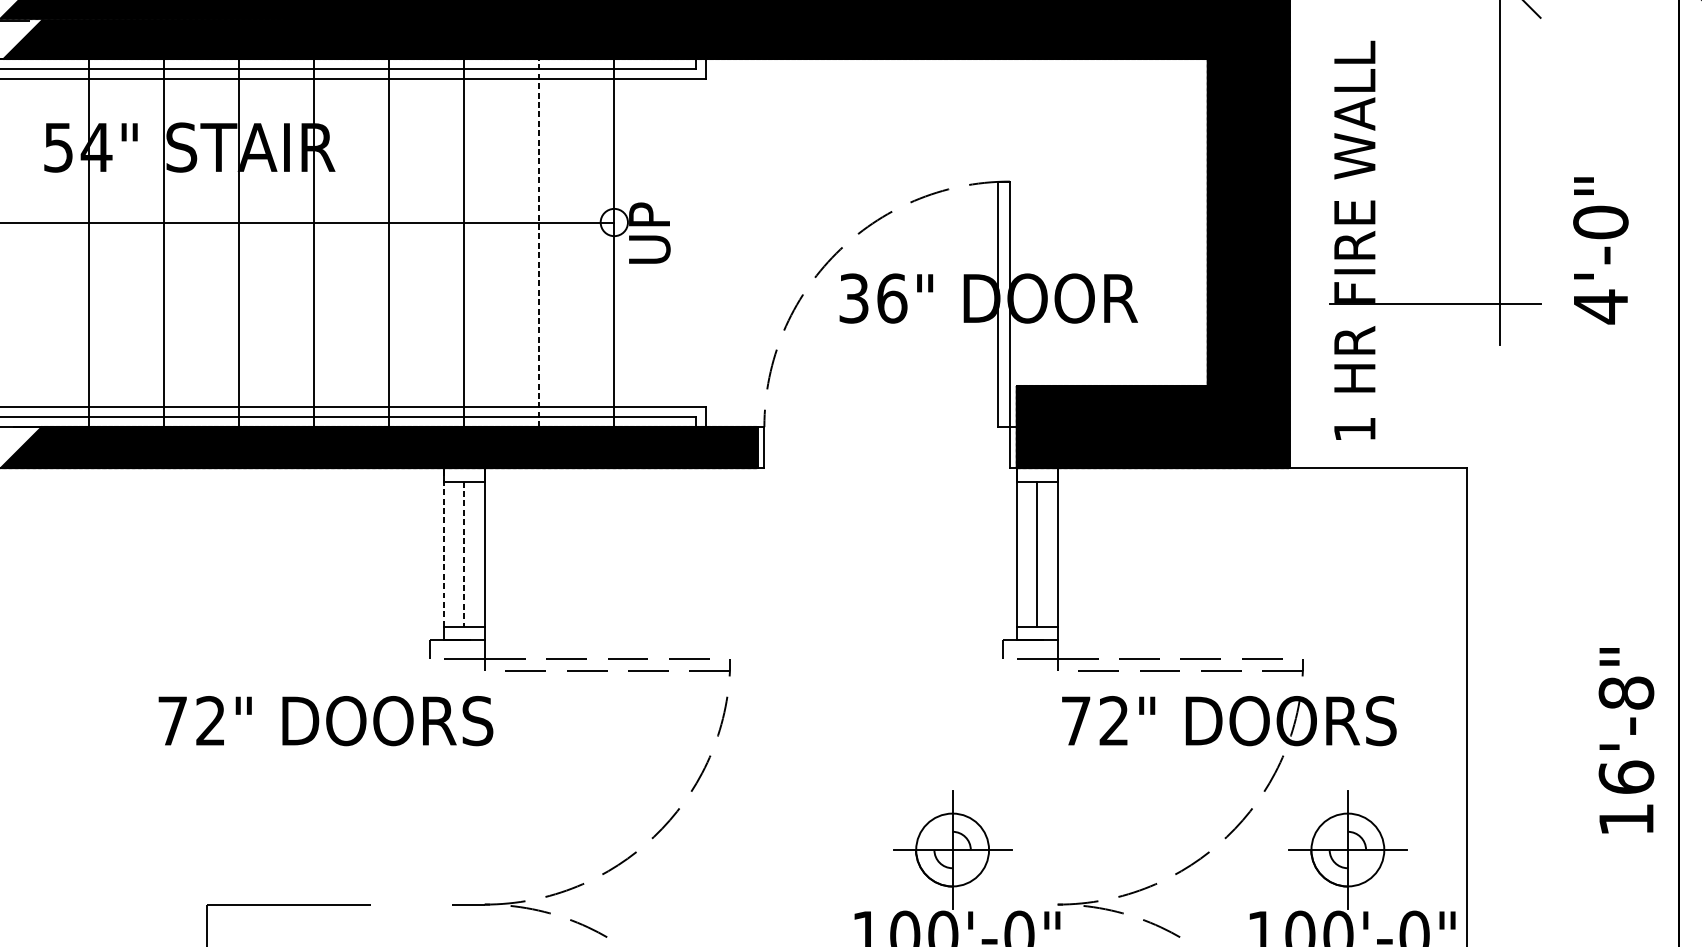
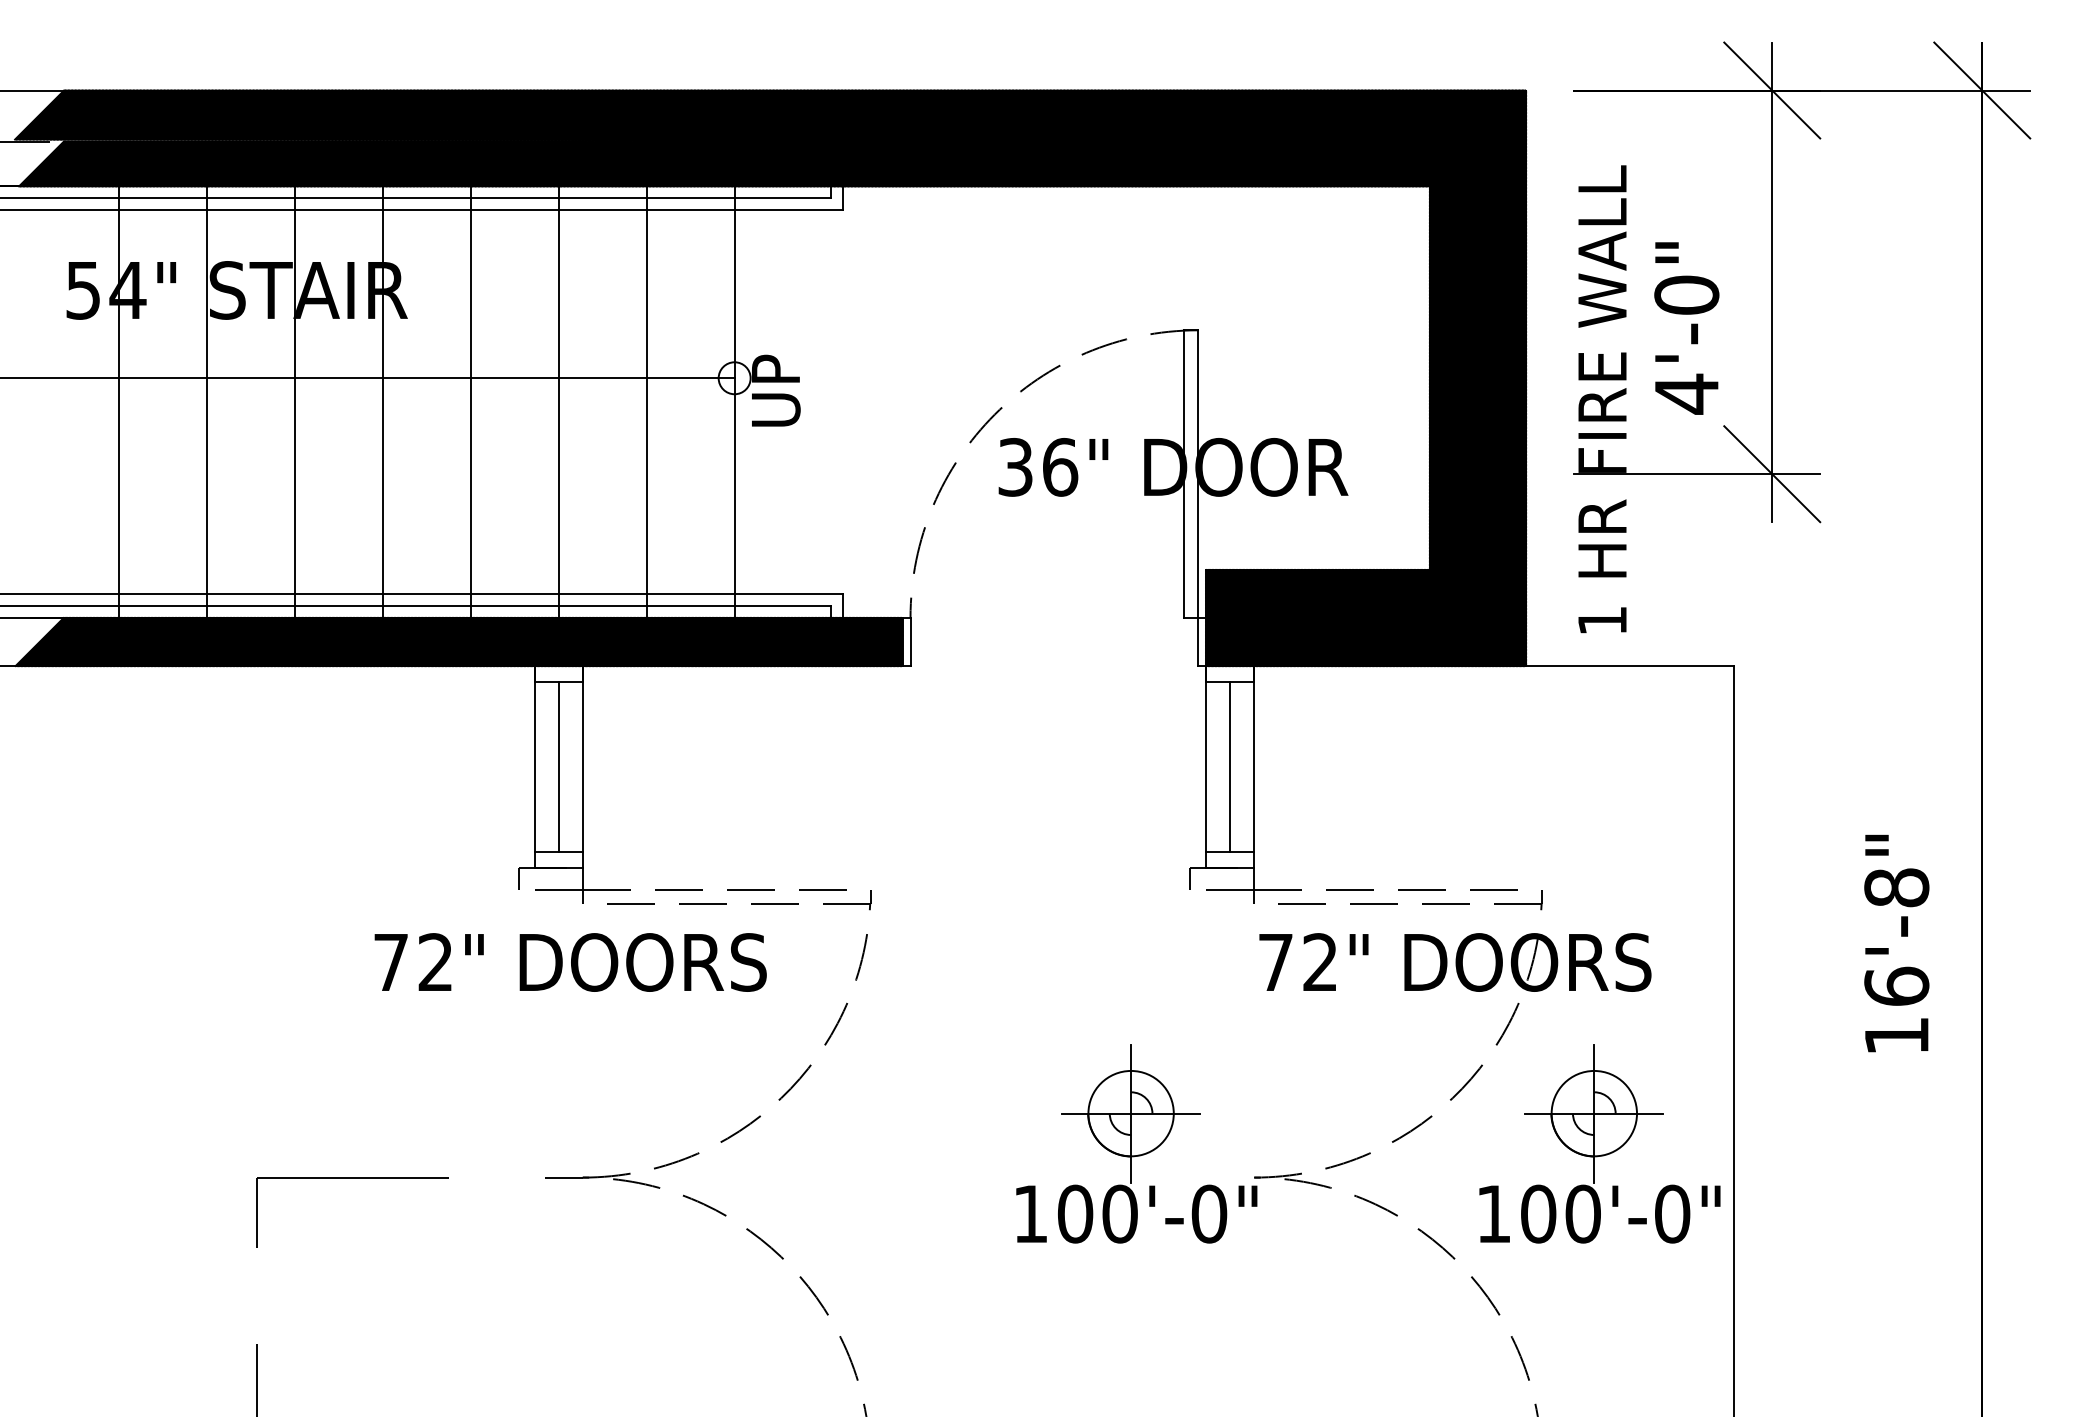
line: (539, 243) -> (646, 402), dashed -> solid
text: (1600, 250) -> (1686, 328), moved
line: (1499, 304) -> (1772, 474), added
line: (443, 546) -> (534, 758), dashed -> solid
line: (464, 553) -> (558, 766), dashed -> solid
text: (325, 721) -> (570, 962), moved
text: (1626, 740) -> (1896, 943), moved

